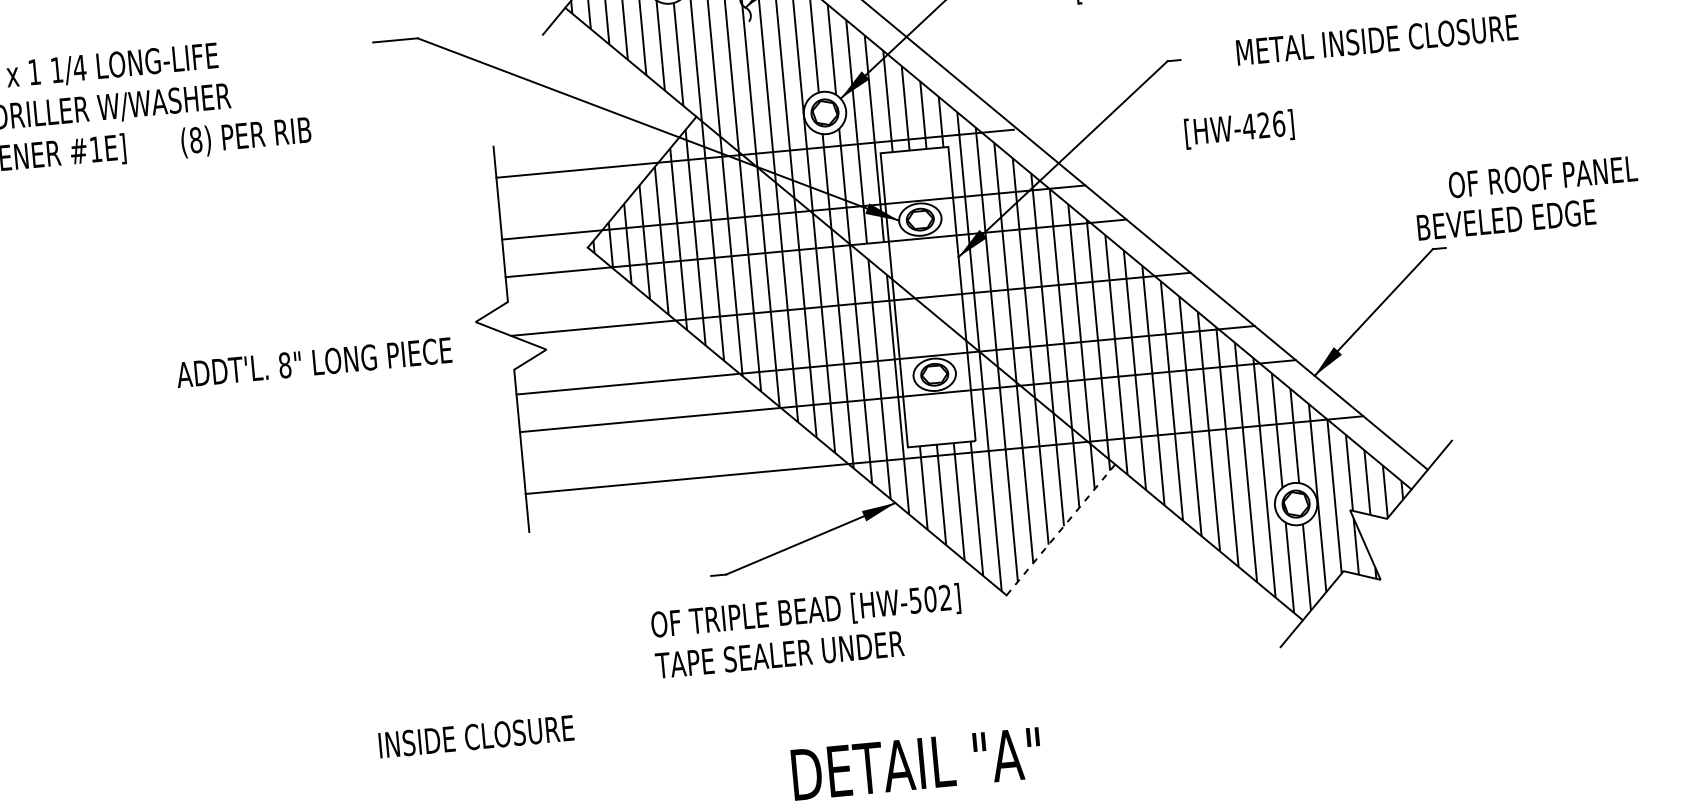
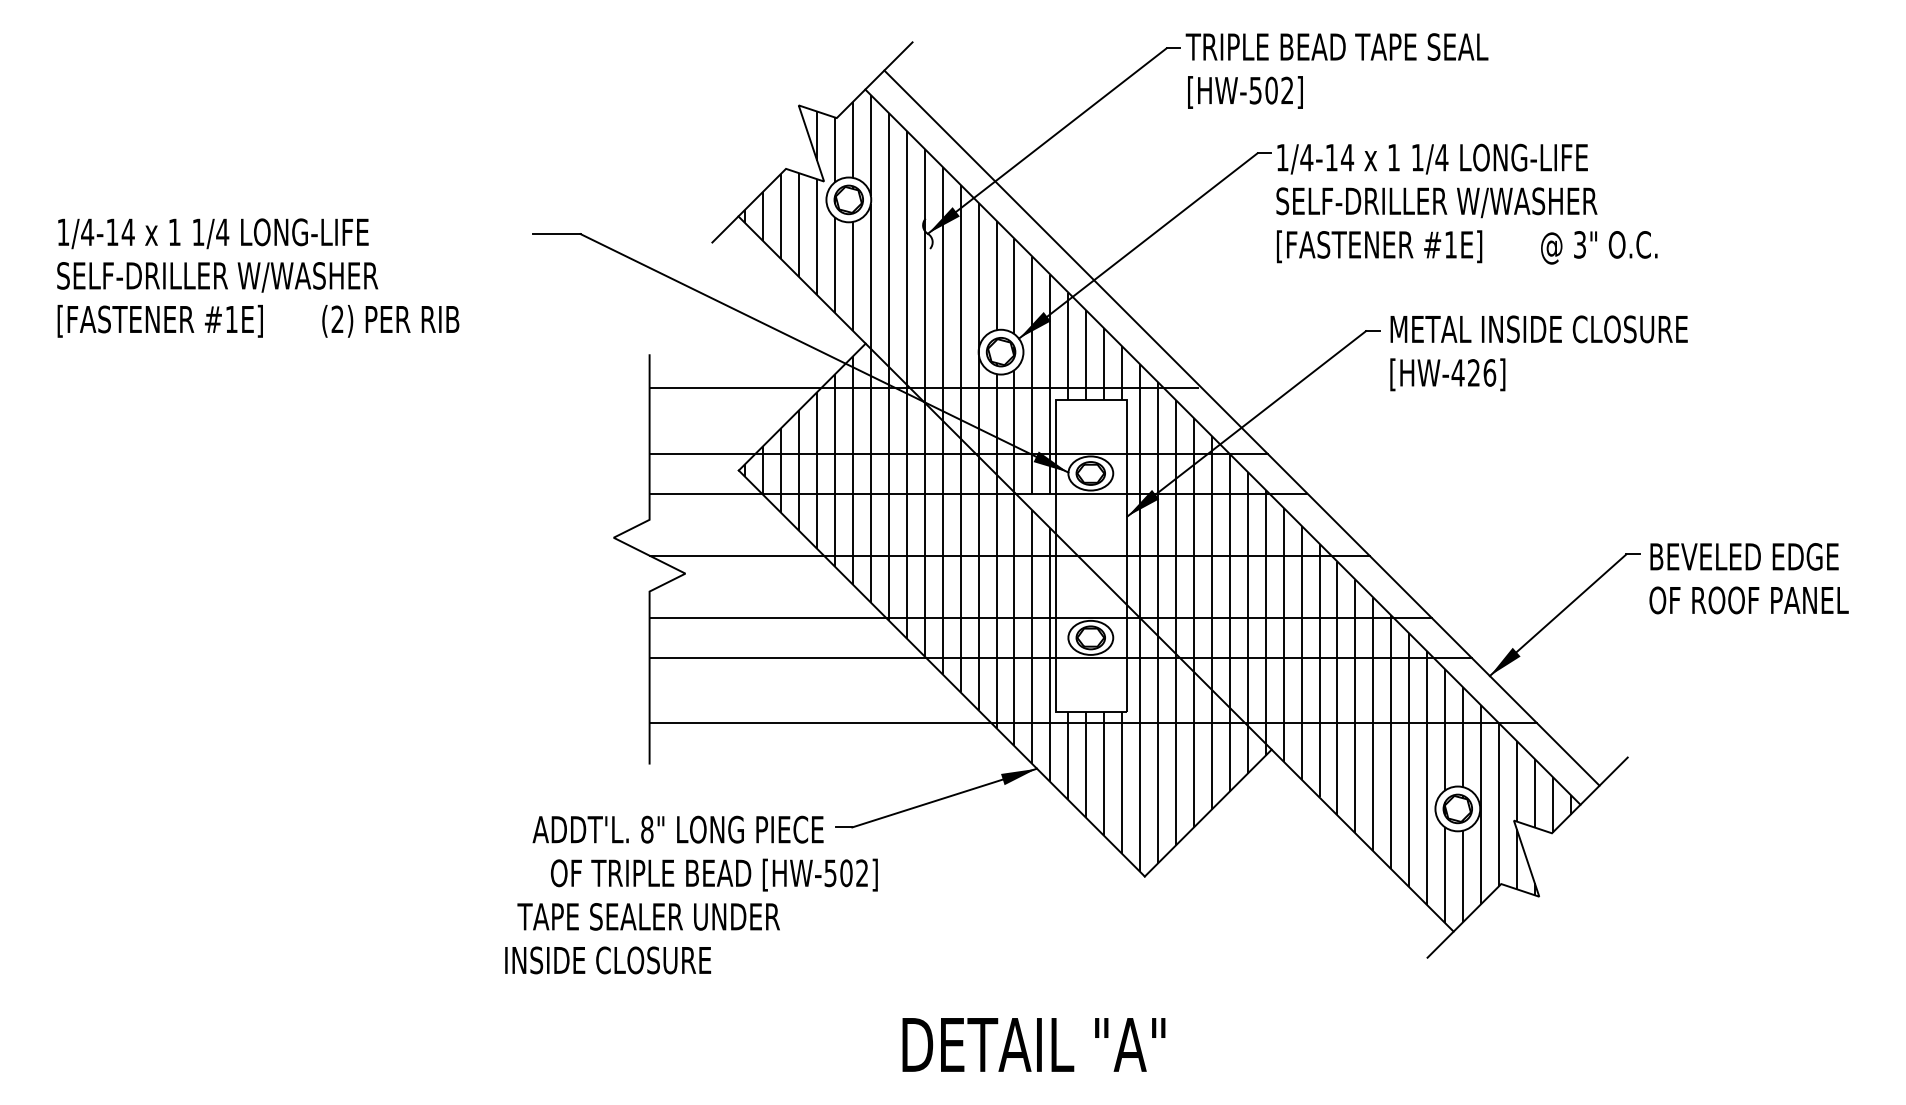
text: (1376, 40) -> (1538, 329), moved
text: (1239, 129) -> (1447, 374), moved
text: (195, 140) -> (337, 319), (8) -> (2)
text: (1542, 177) -> (1748, 600), moved
text: (1506, 219) -> (1744, 556), moved
text: (313, 362) -> (677, 829), moved
line: (1061, 530) -> (1208, 813), dashed -> solid
text: (805, 612) -> (713, 874), moved
text: (779, 654) -> (648, 916), moved
text: (476, 736) -> (608, 960), moved

